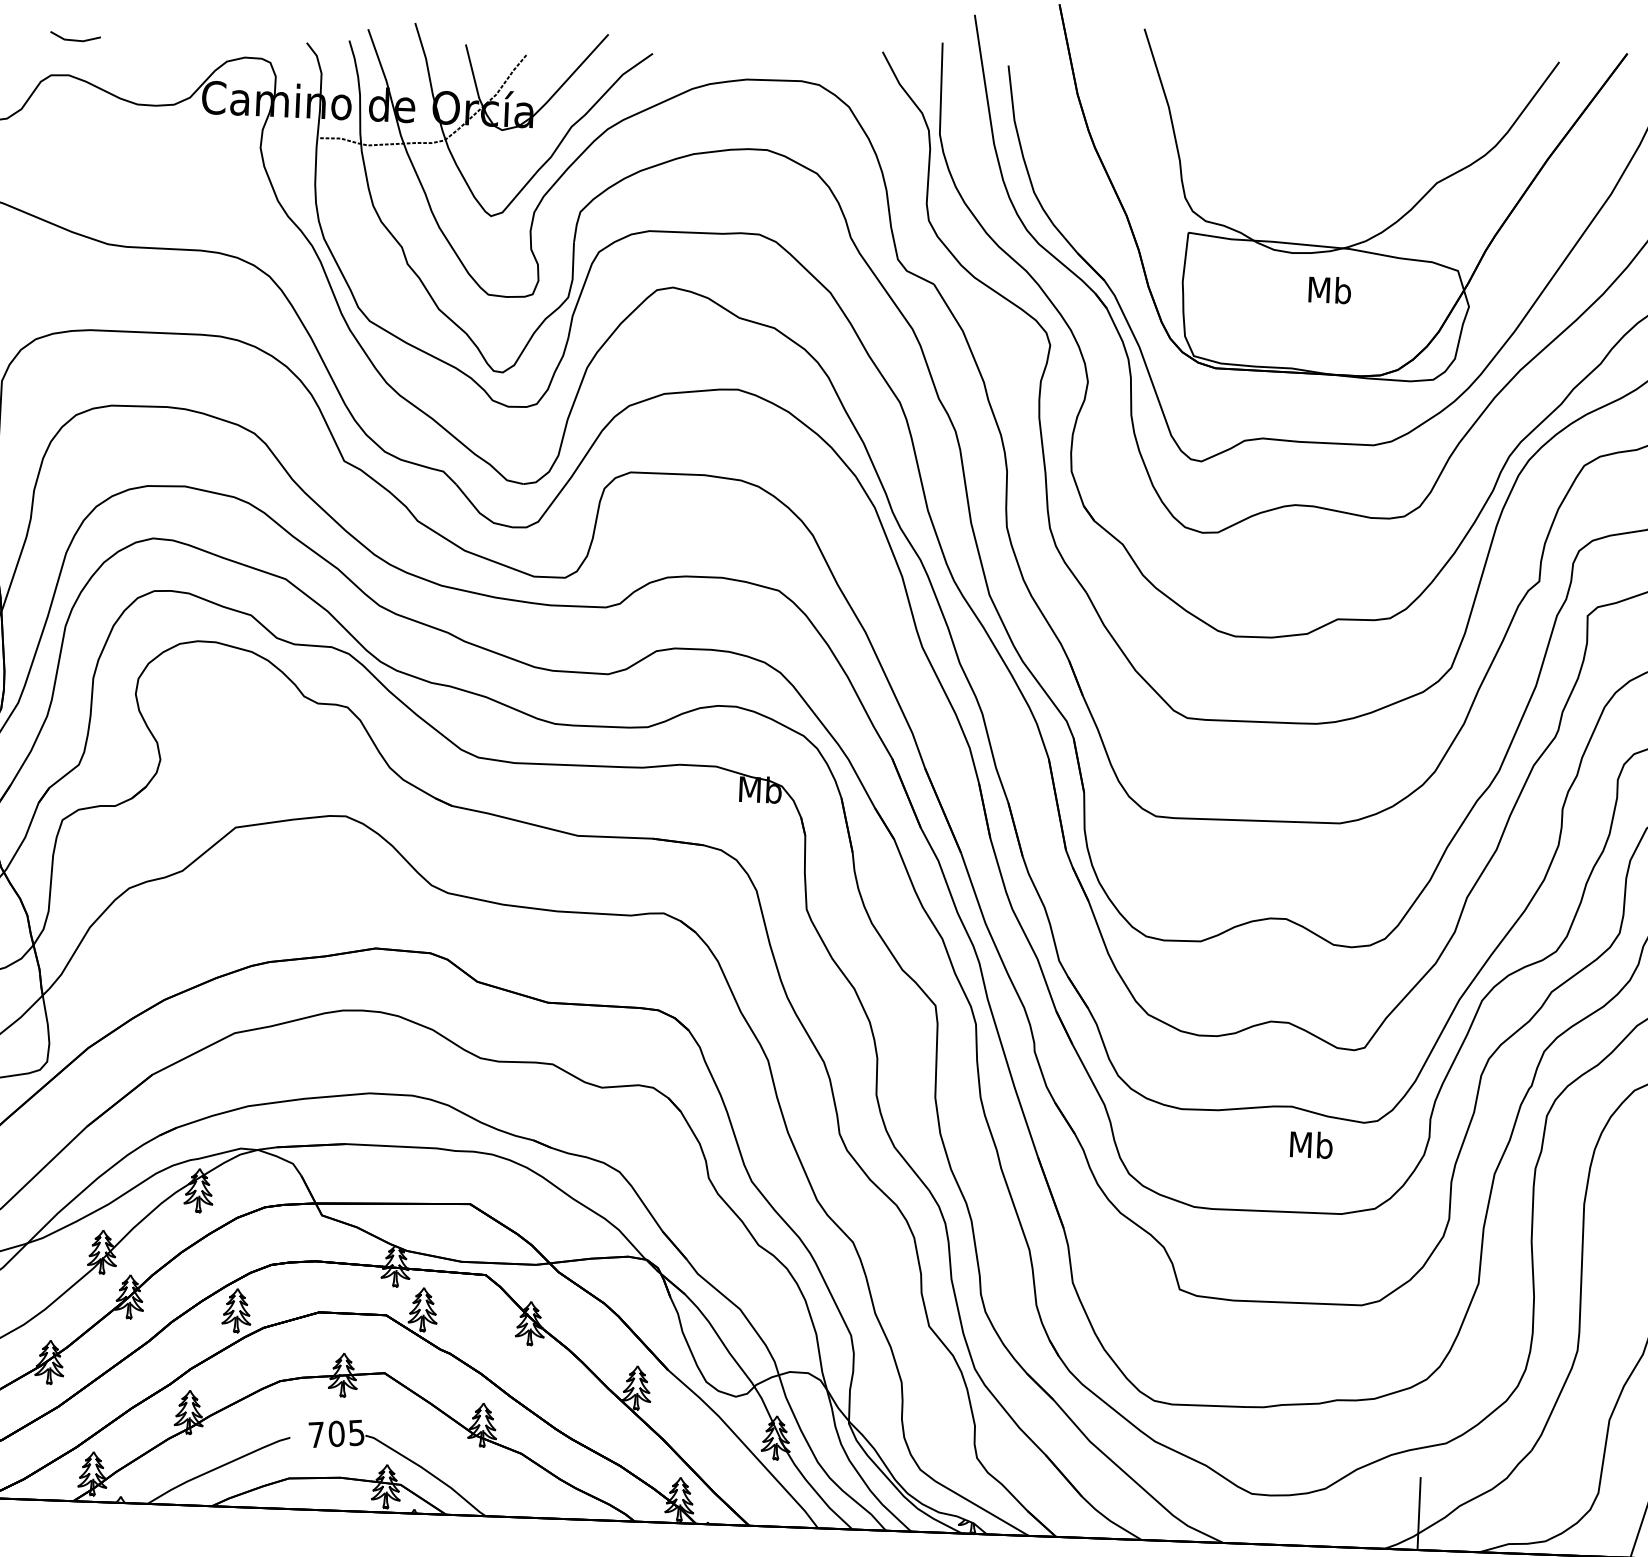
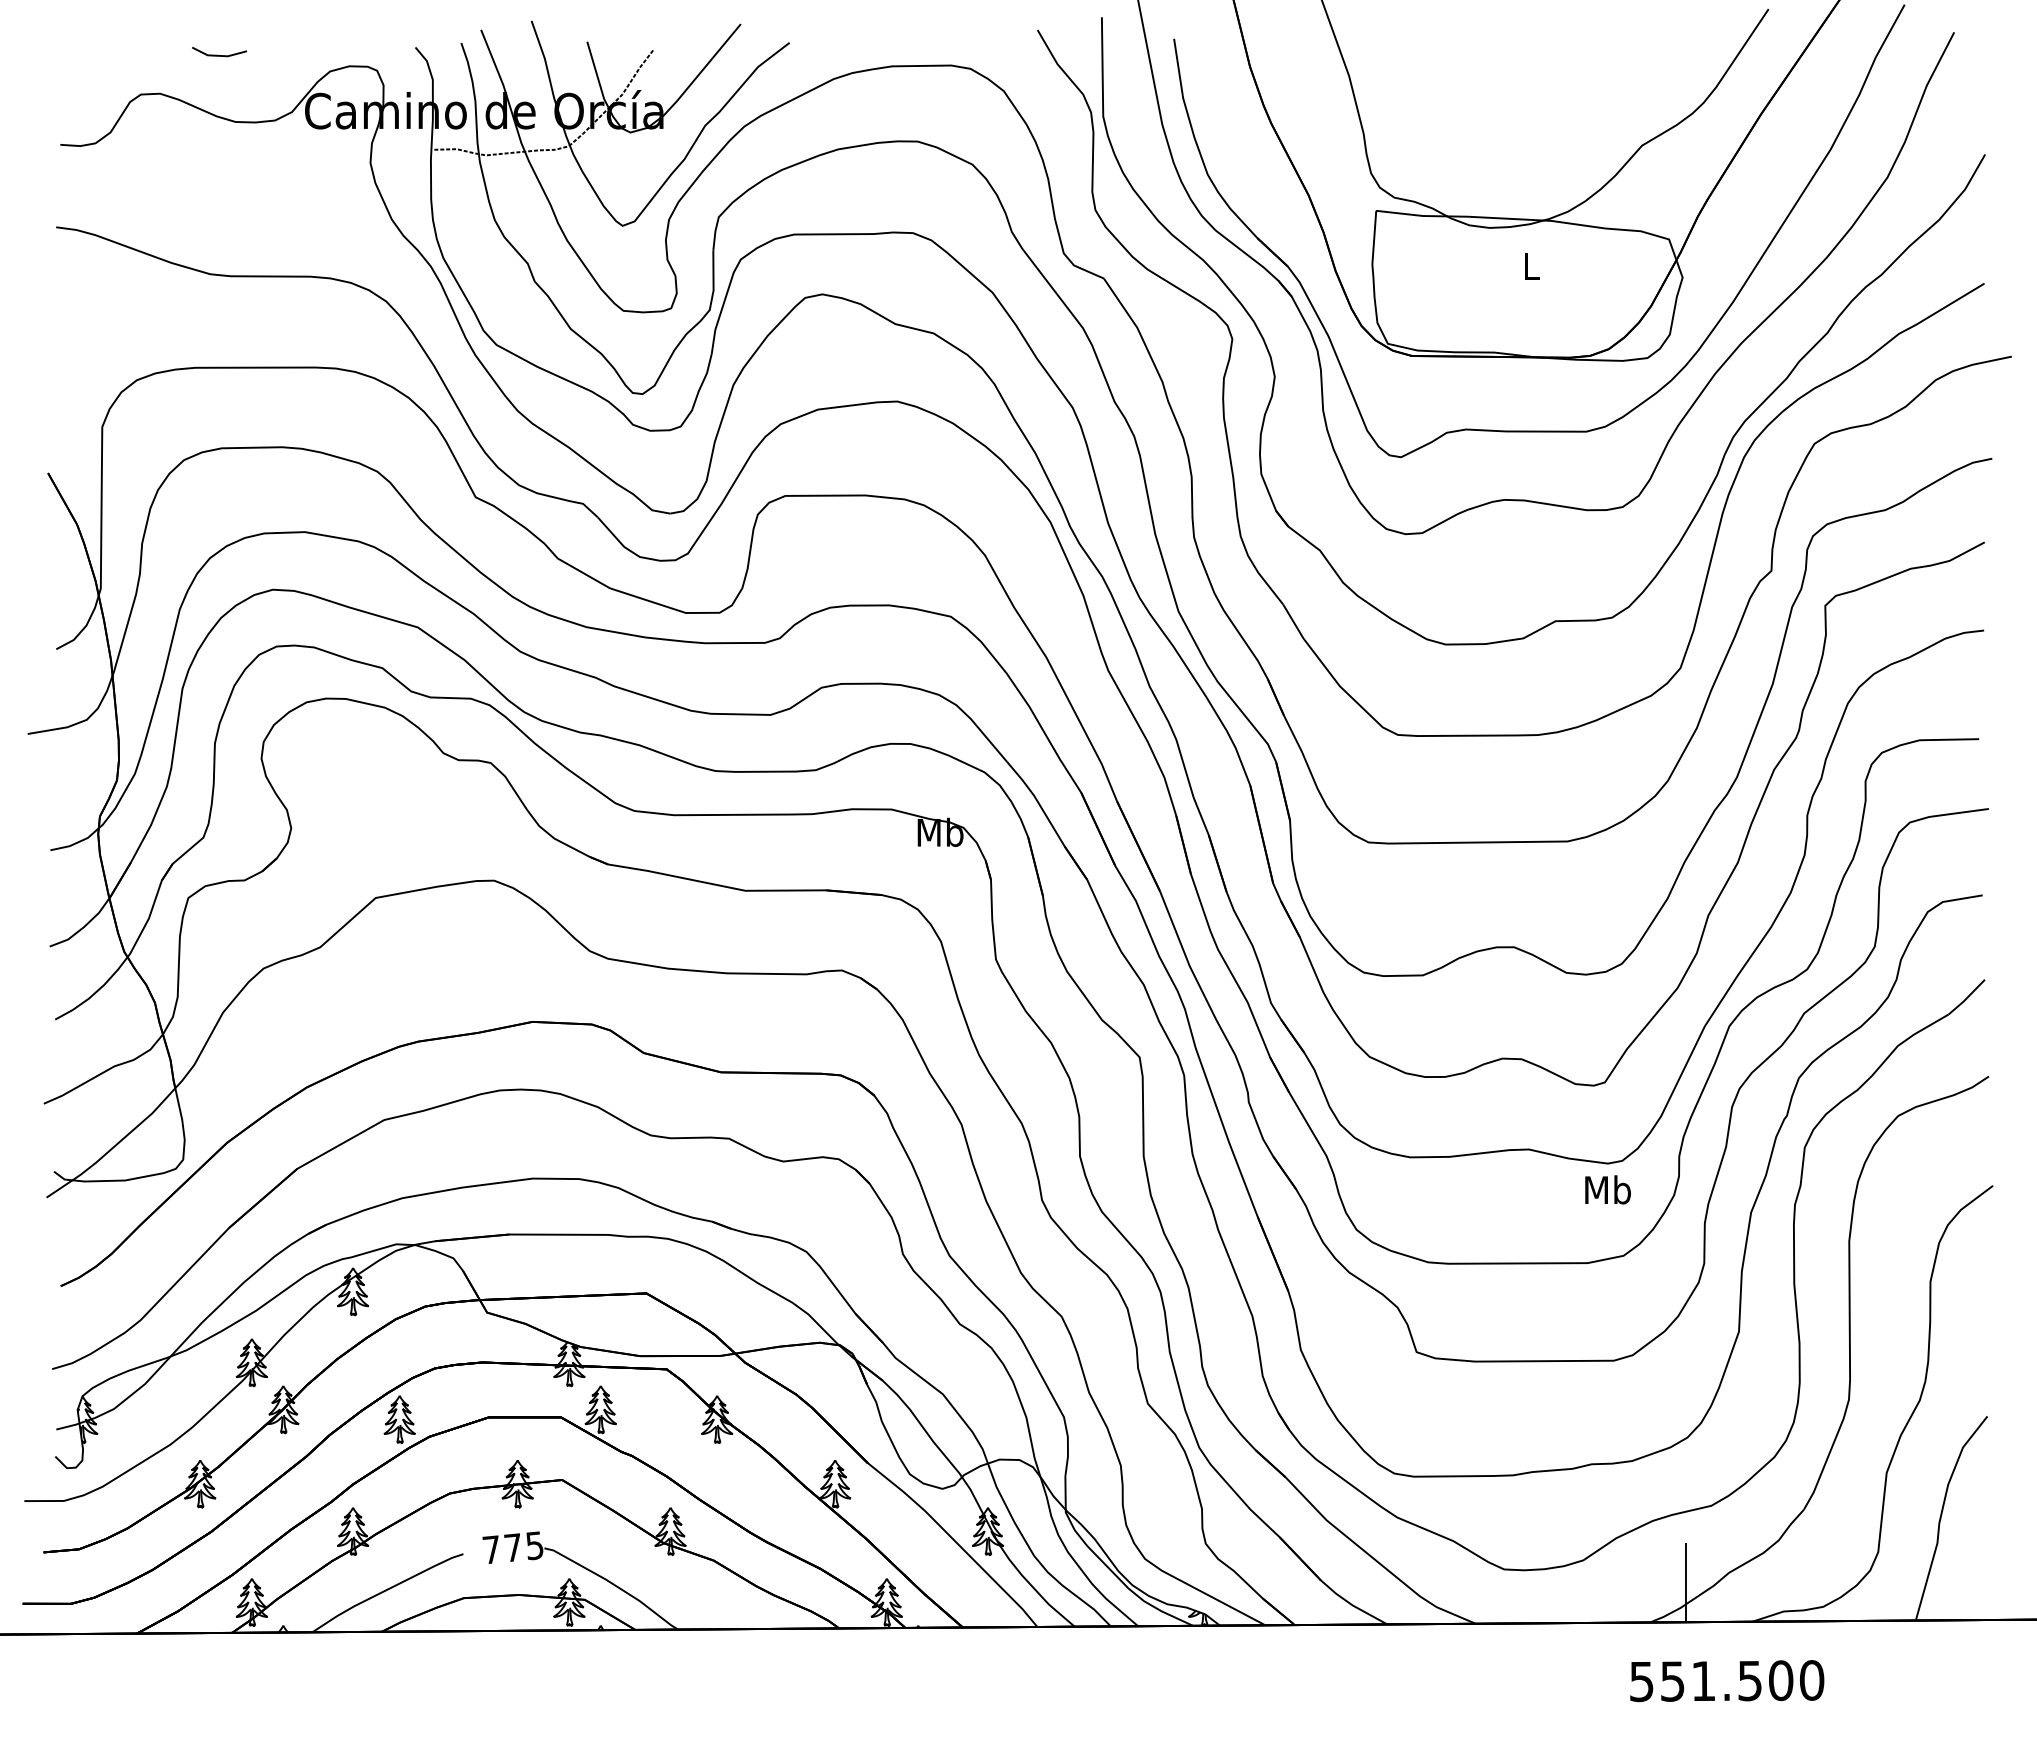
line: (74, 39) -> (218, 54), moved
text: (1329, 289) -> (1531, 265), Mb -> L
text: (1310, 1144) -> (1607, 1189), moved
text: (335, 1433) -> (512, 1547), 705 -> 775

